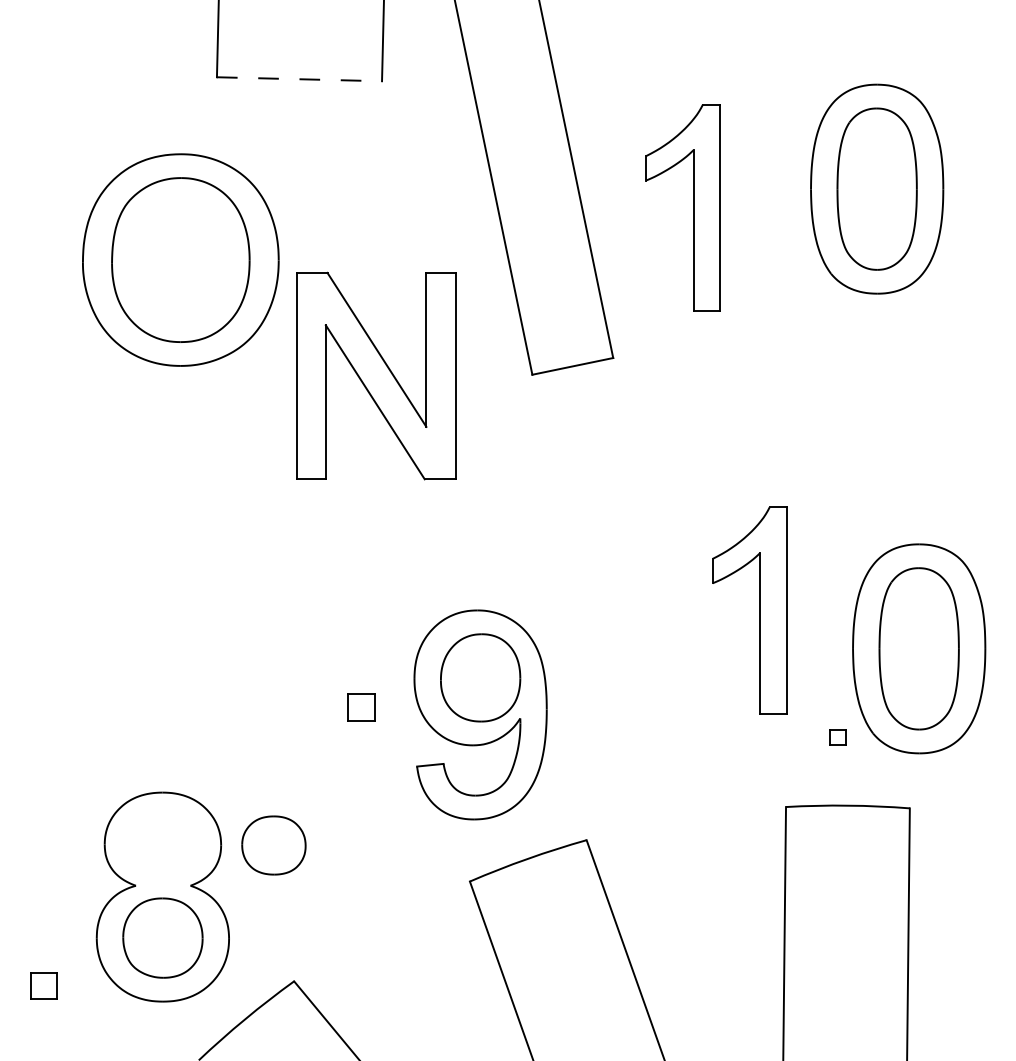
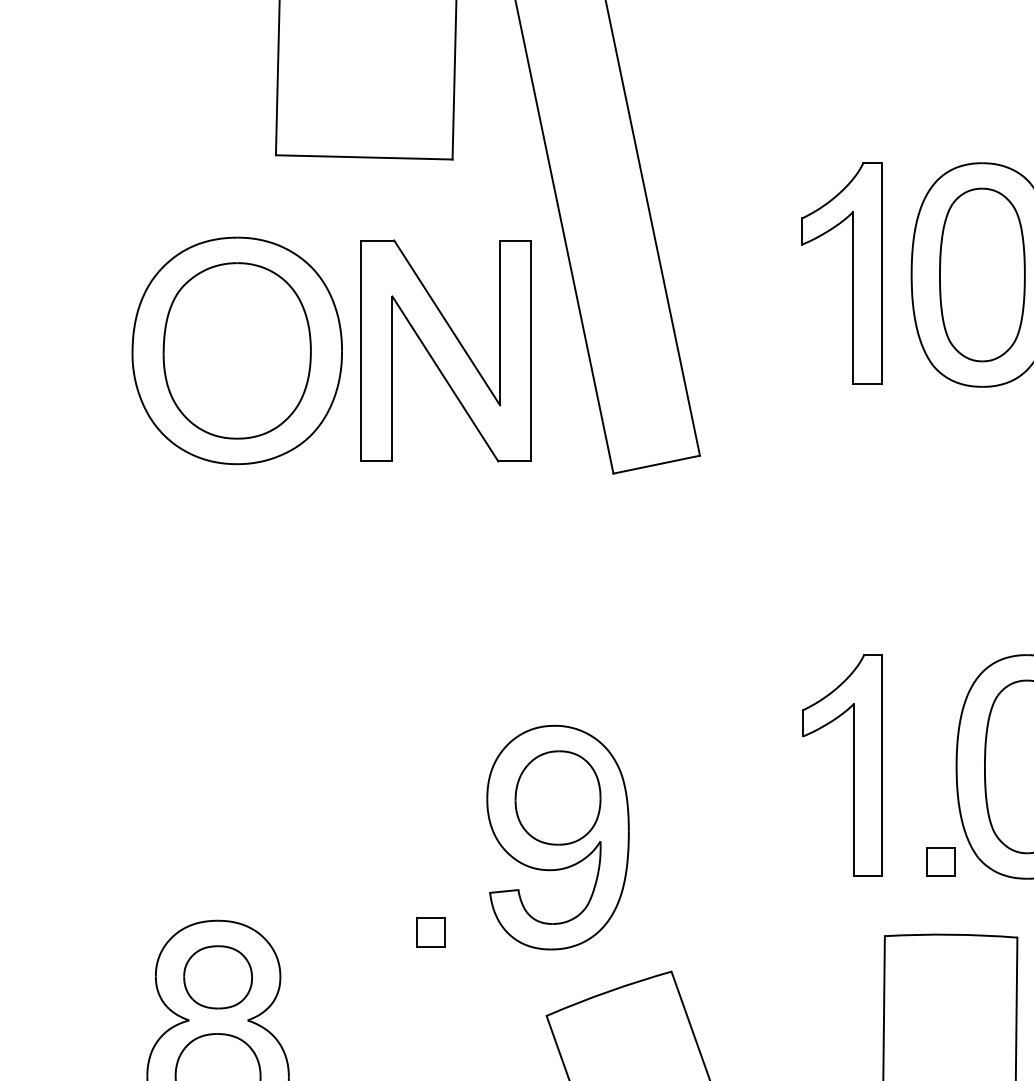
line: (299, 79) -> (364, 157), dashed -> solid
part: (693, 207) -> (853, 273), moved
part: (376, 375) -> (446, 350), moved
part: (759, 610) -> (853, 765), moved
part: (361, 707) -> (430, 932), moved
part: (837, 737) -> (939, 861), size x1.67
part: (273, 845) -> (217, 977), moved

